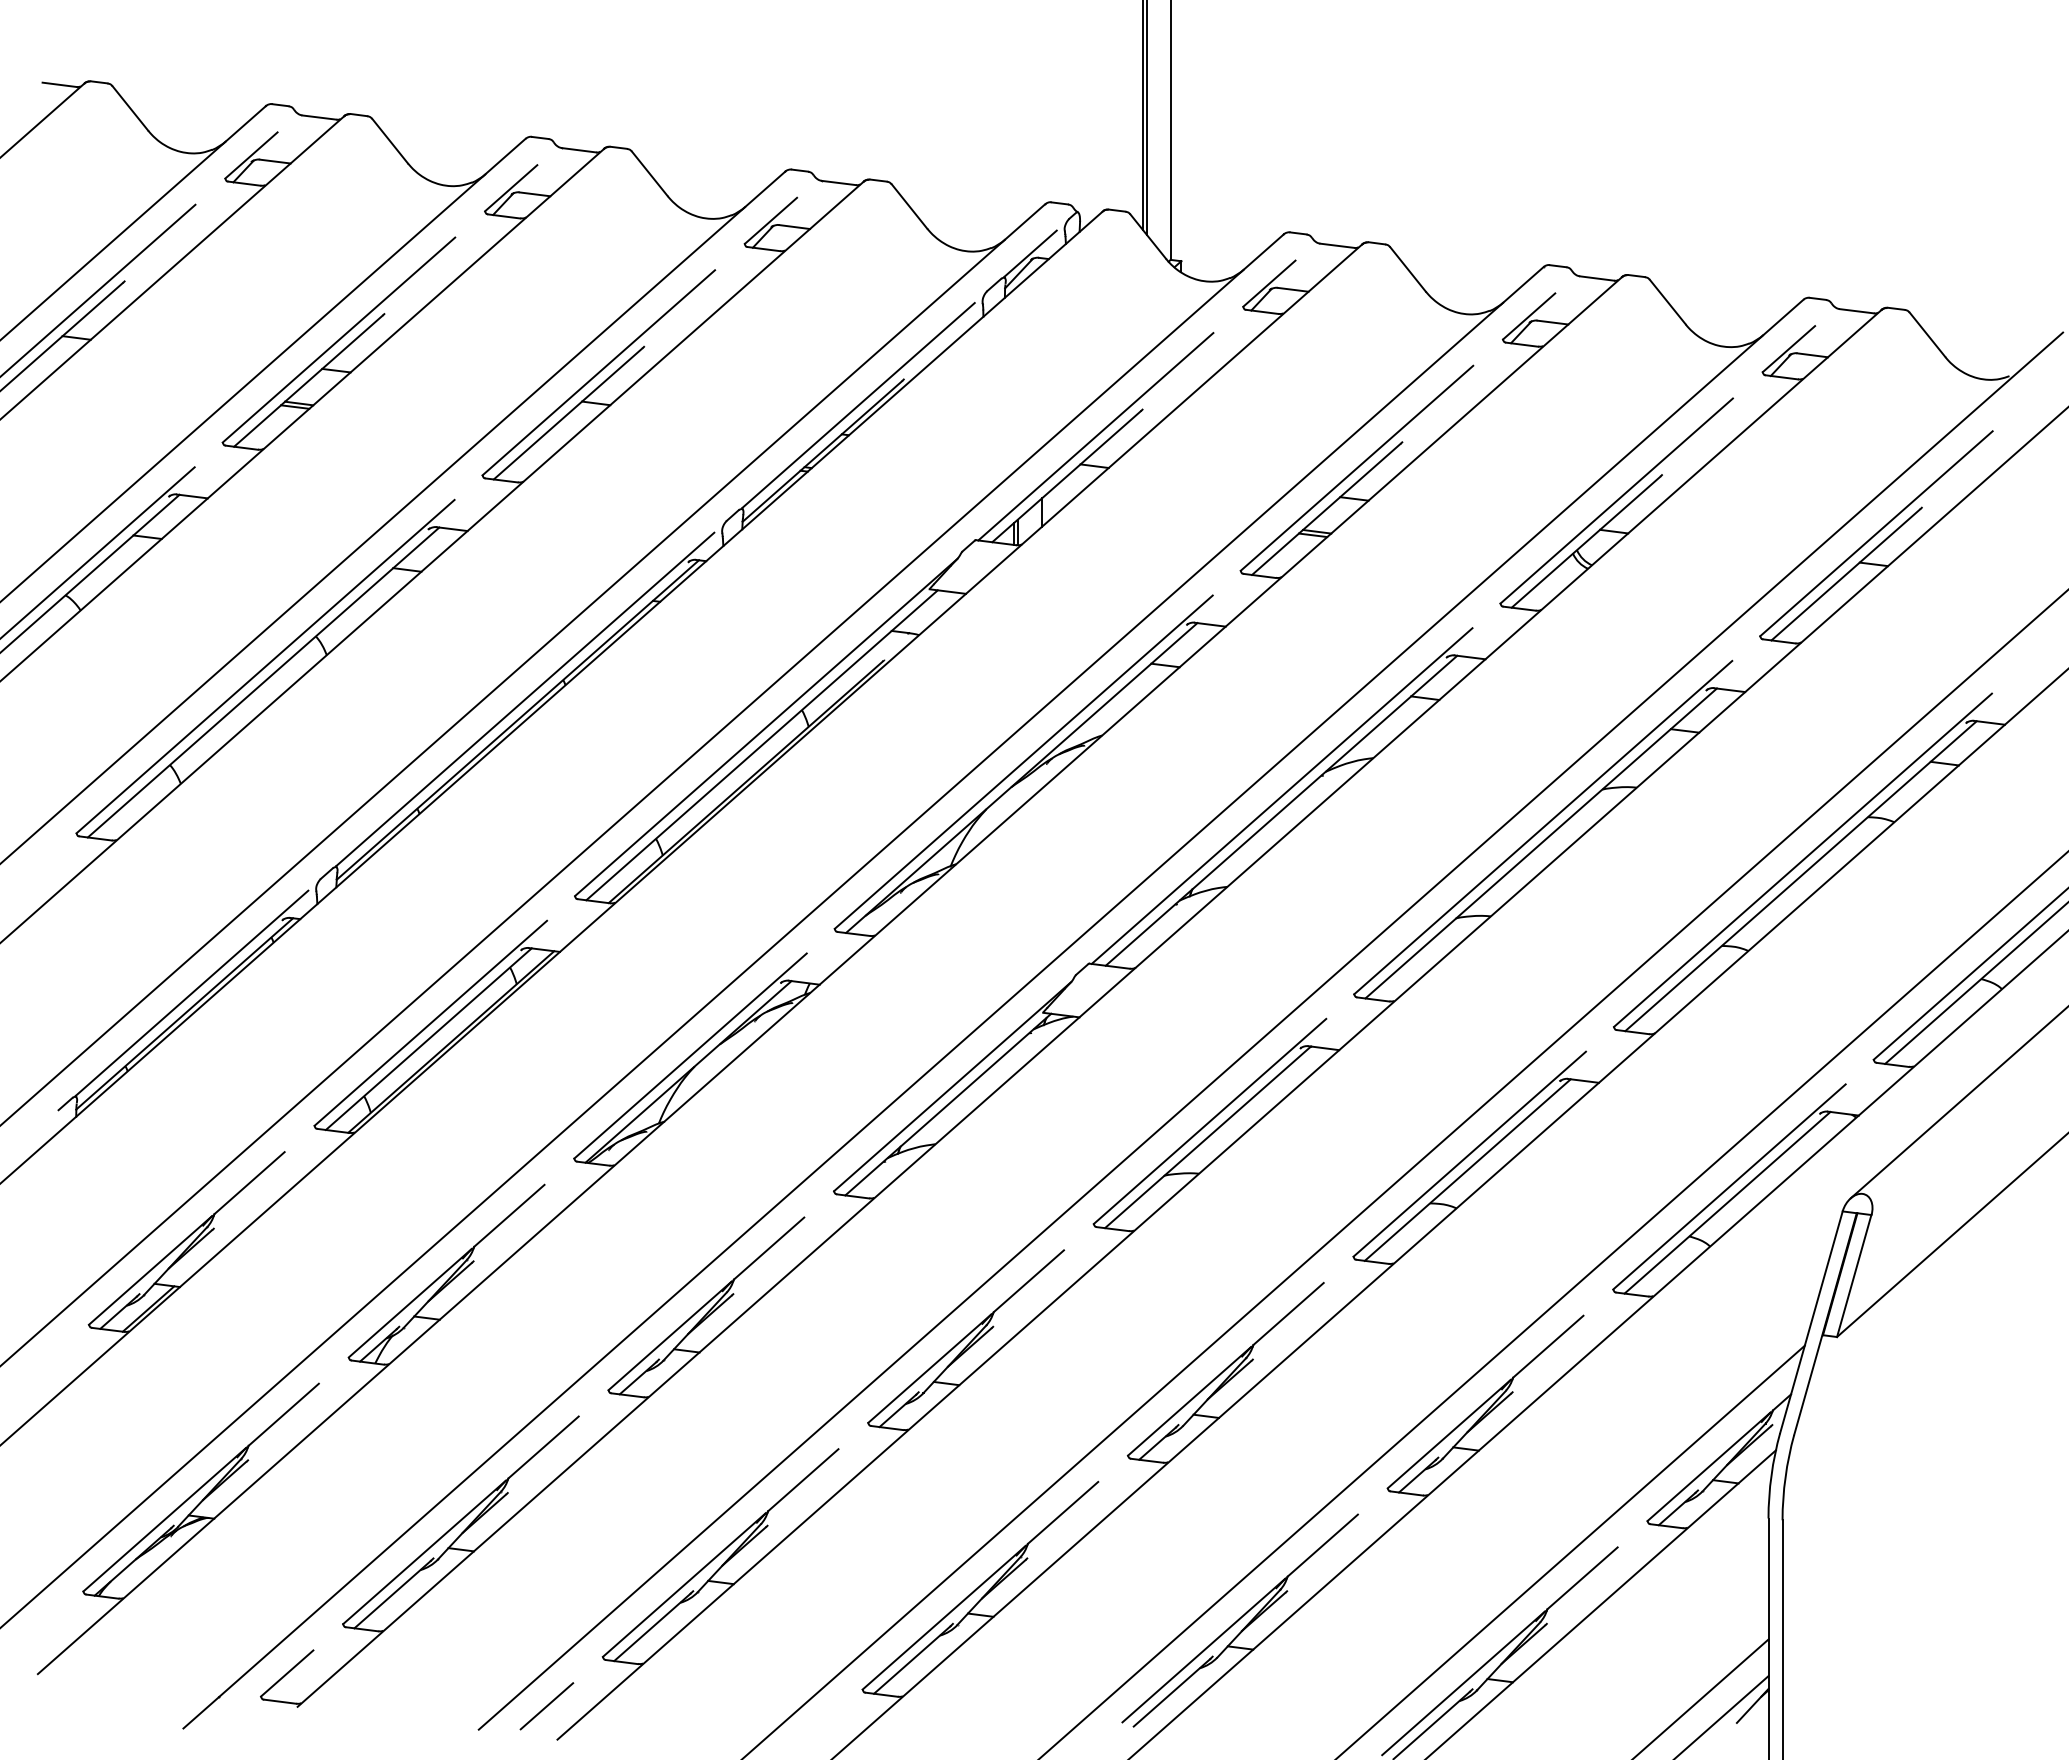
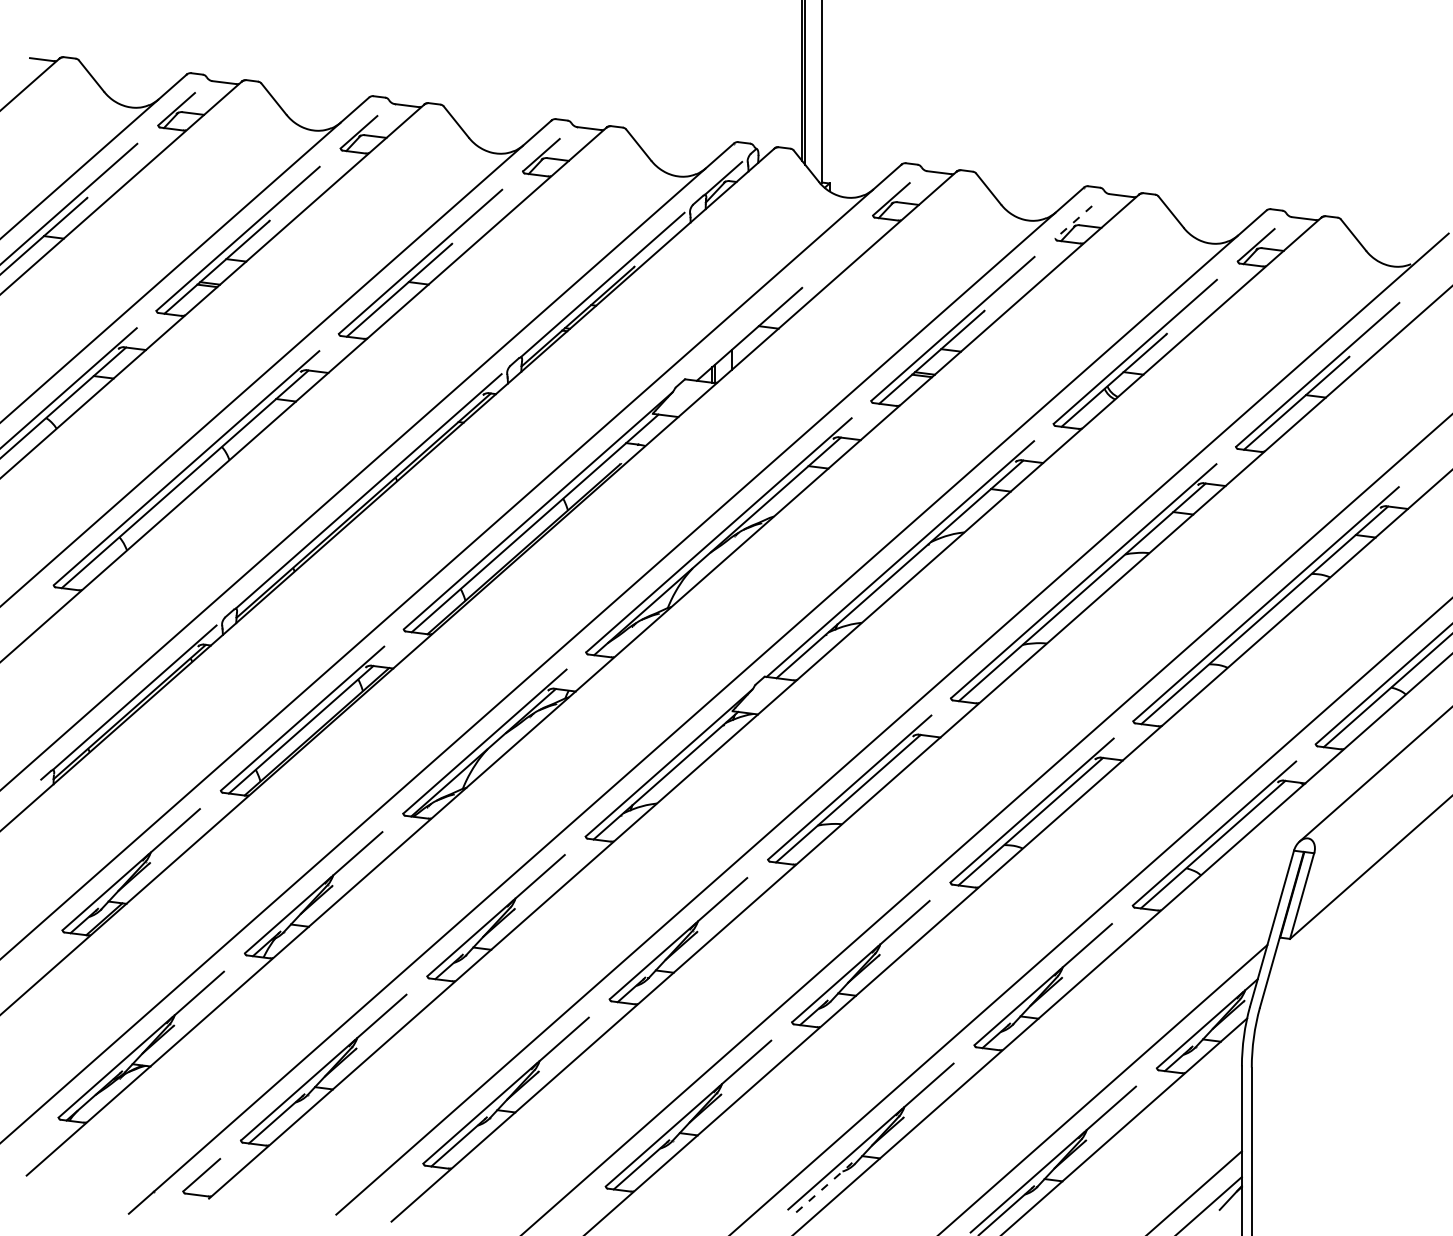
line: (1529, 316) -> (1074, 222), solid -> dashed
line: (1095, 436) -> (769, 306), removed
line: (1172, 1692) -> (823, 1188), solid -> dashed
line: (546, 1706) -> (383, 1198), removed

